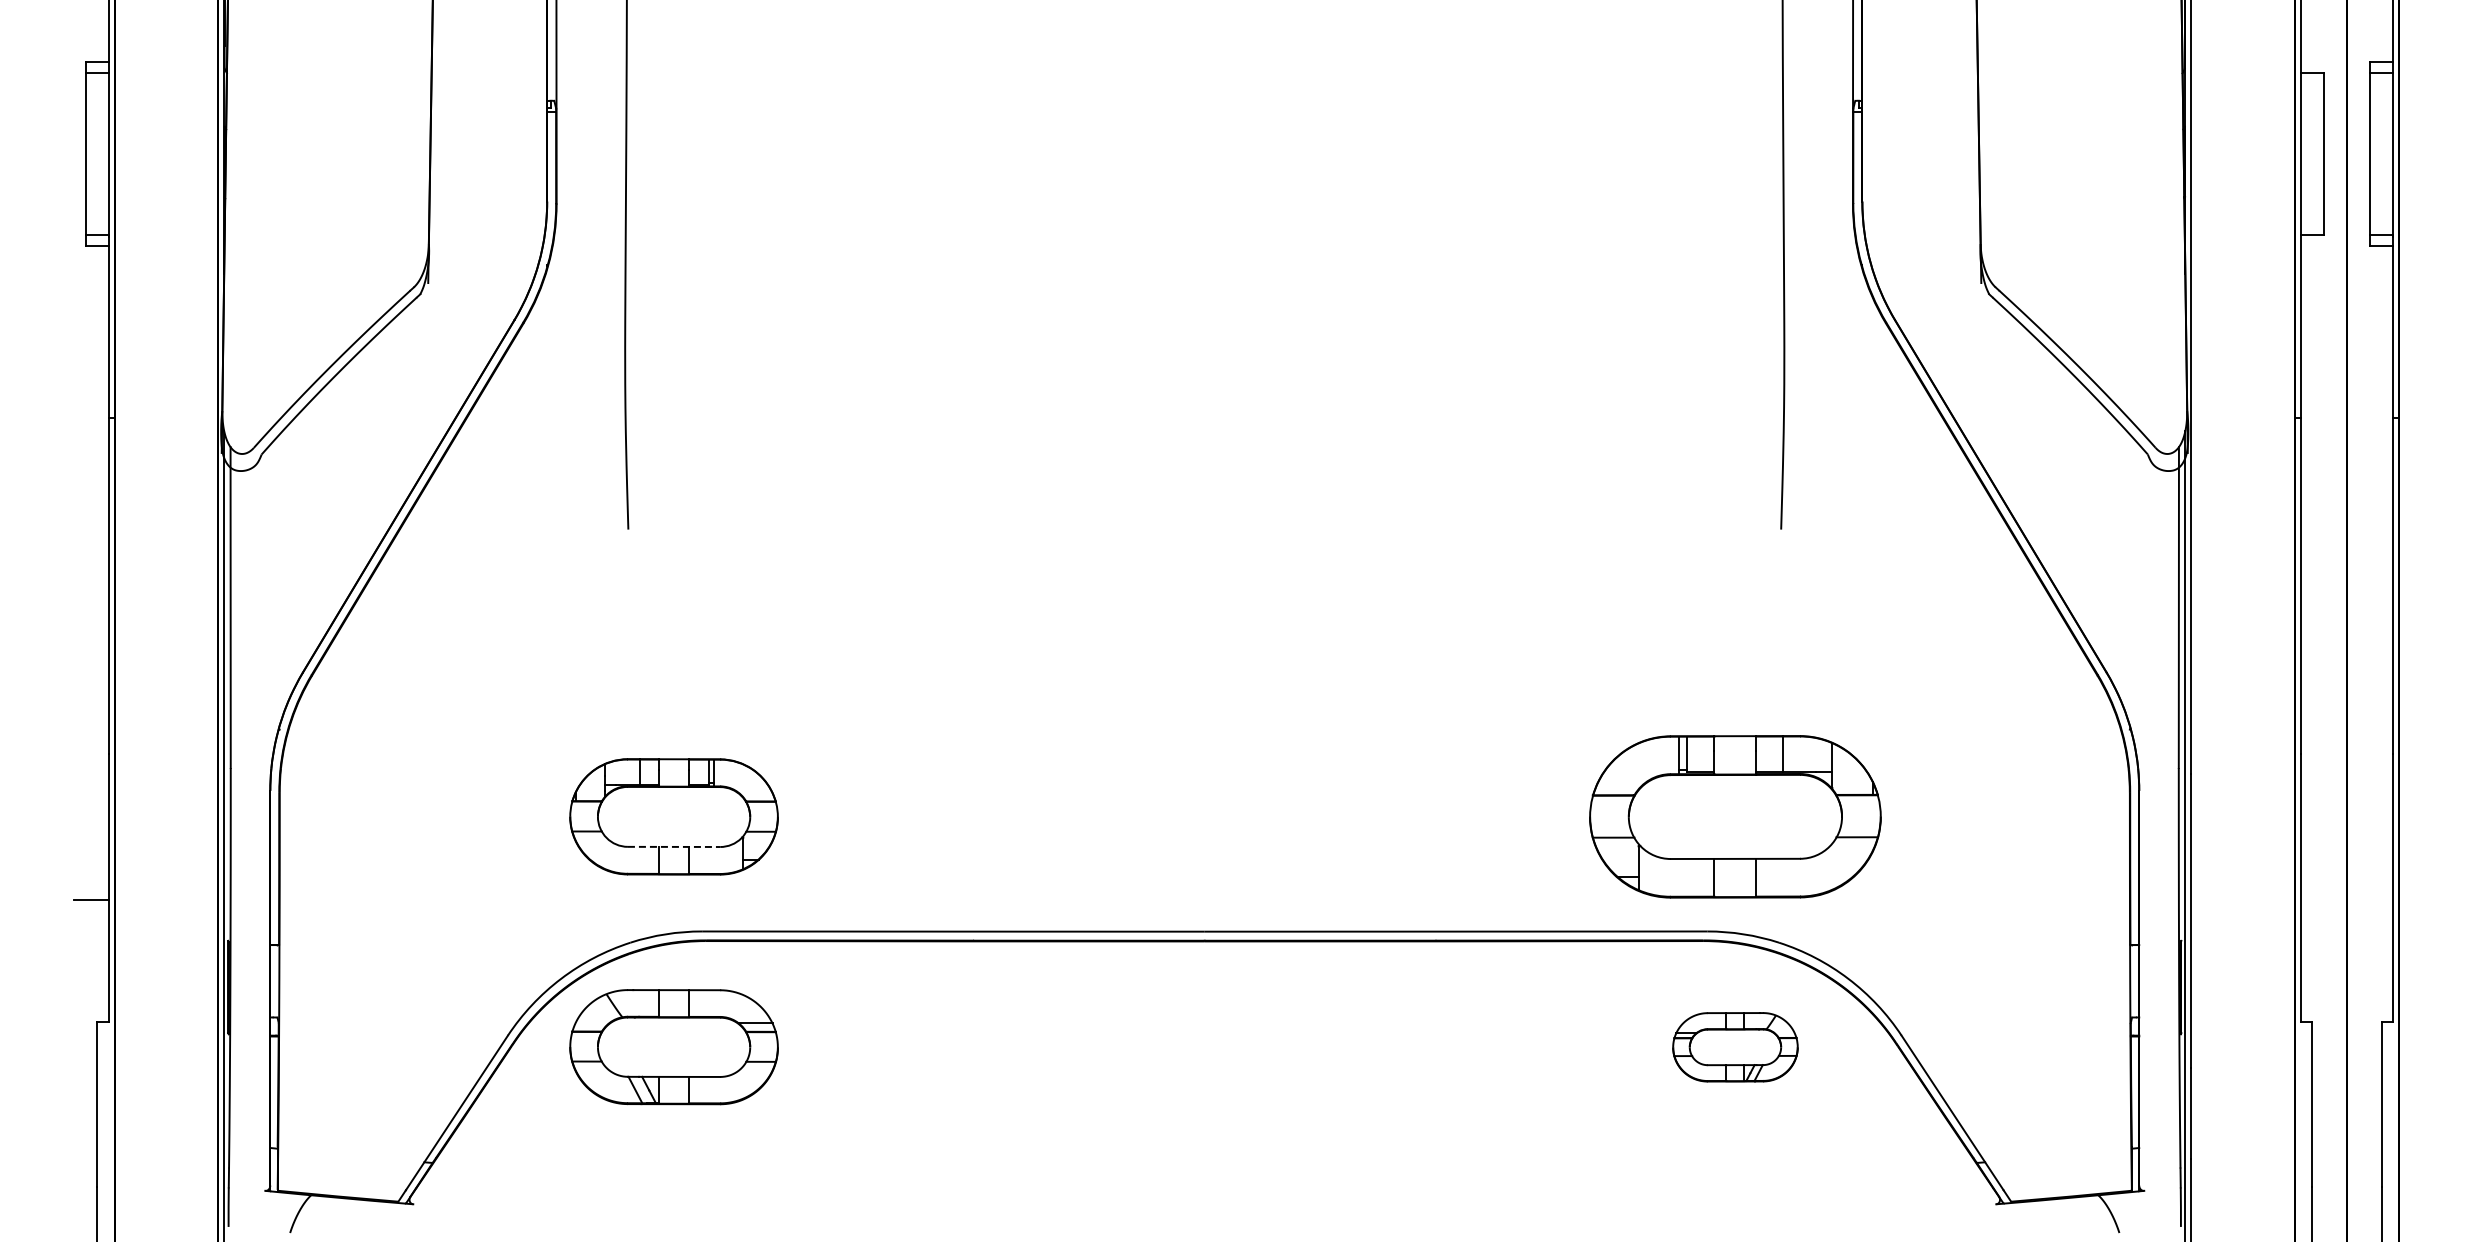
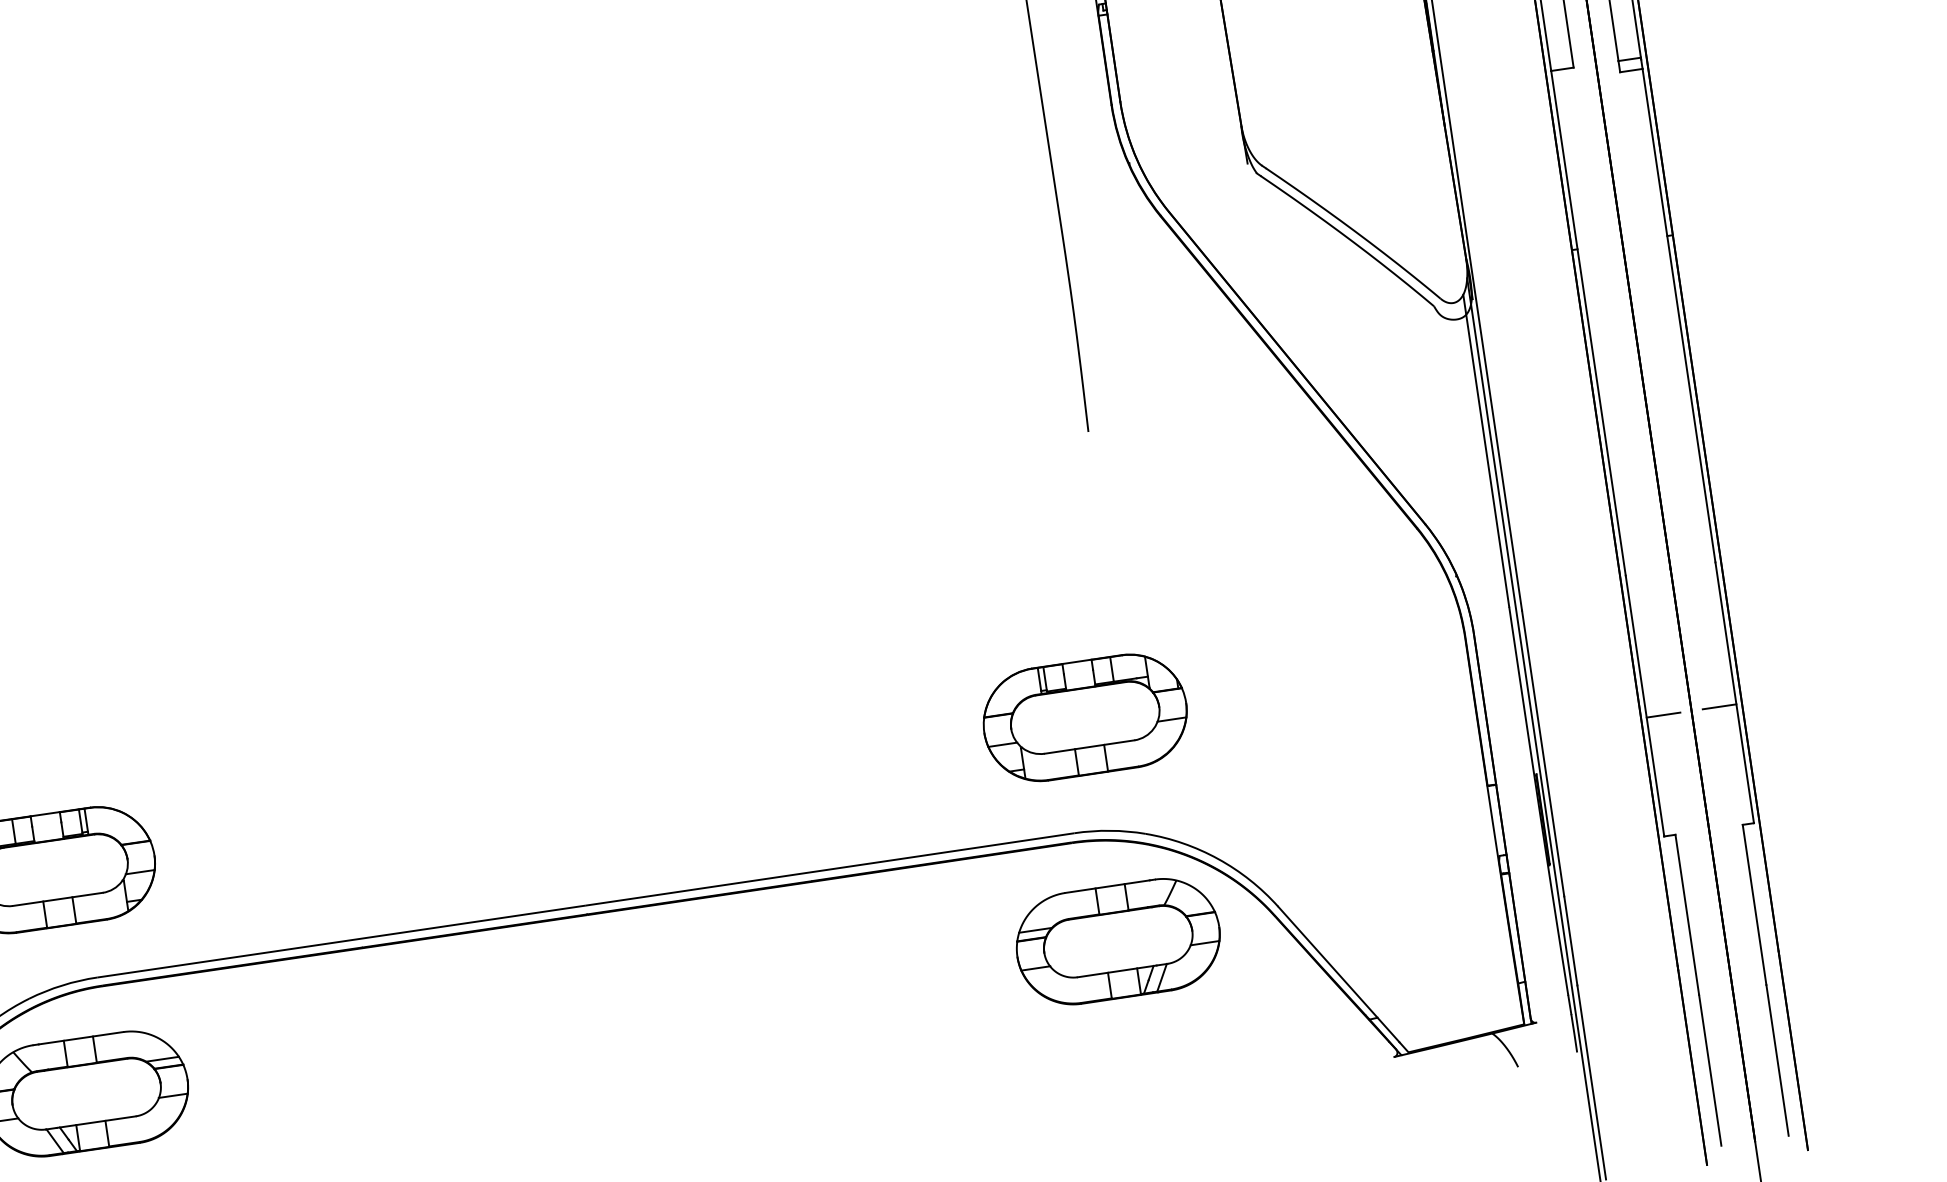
part: (1735, 816) -> (1085, 717), size x0.71
line: (674, 846) -> (58, 898), dashed -> solid
line: (2317, 900) -> (1663, 715), added
line: (2375, 900) -> (1719, 707), added
part: (1735, 1047) -> (1118, 942), size x1.67

